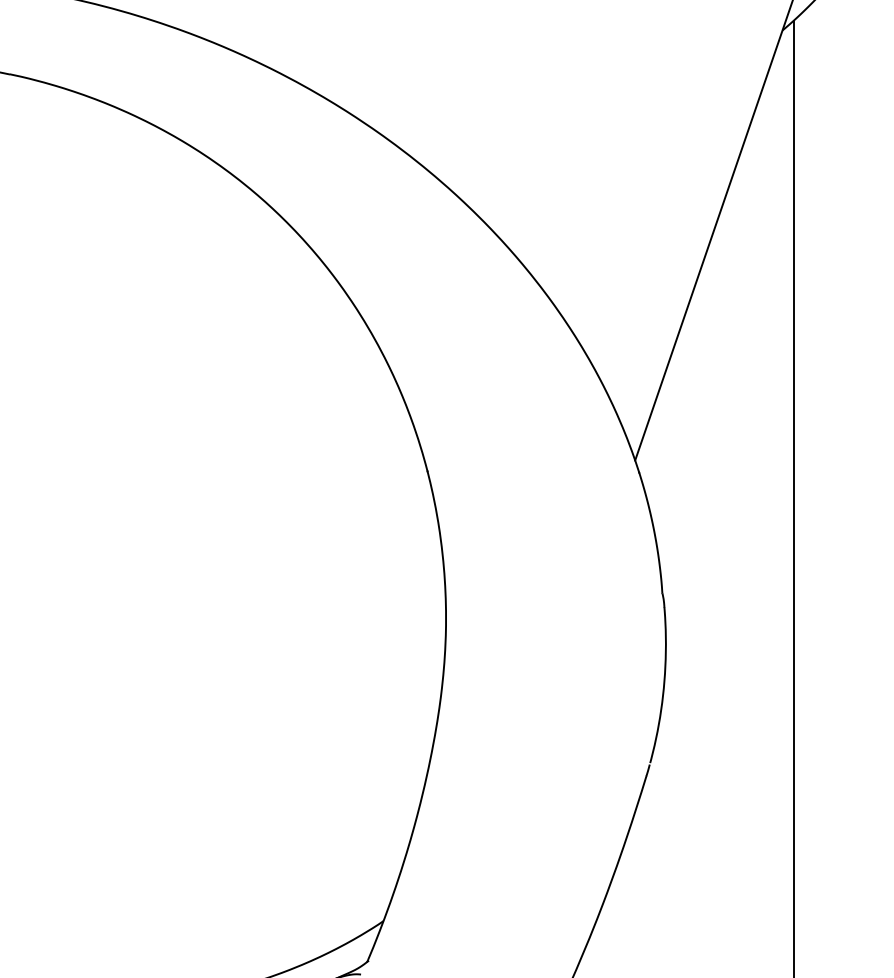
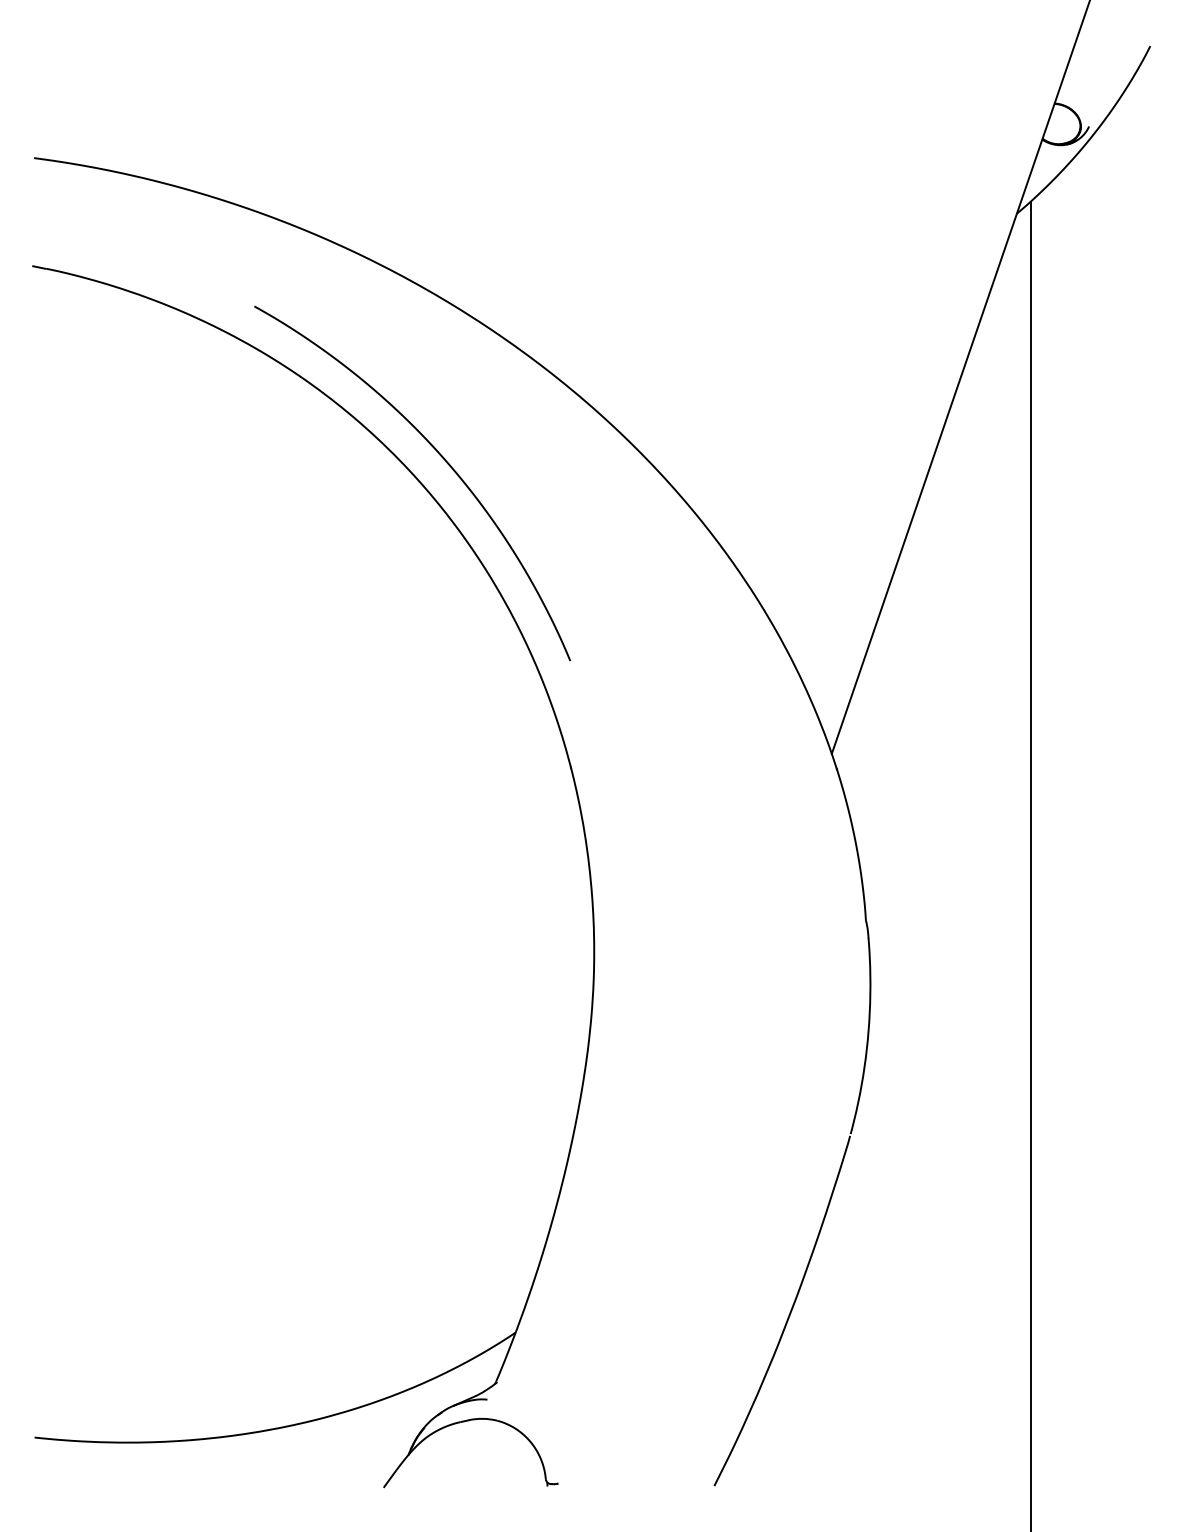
curve: (322, 222) -> (439, 455), added

